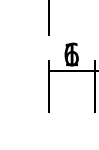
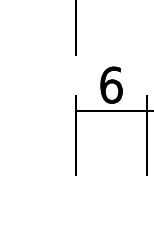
text: (71, 54) -> (111, 85), 1 -> 6

